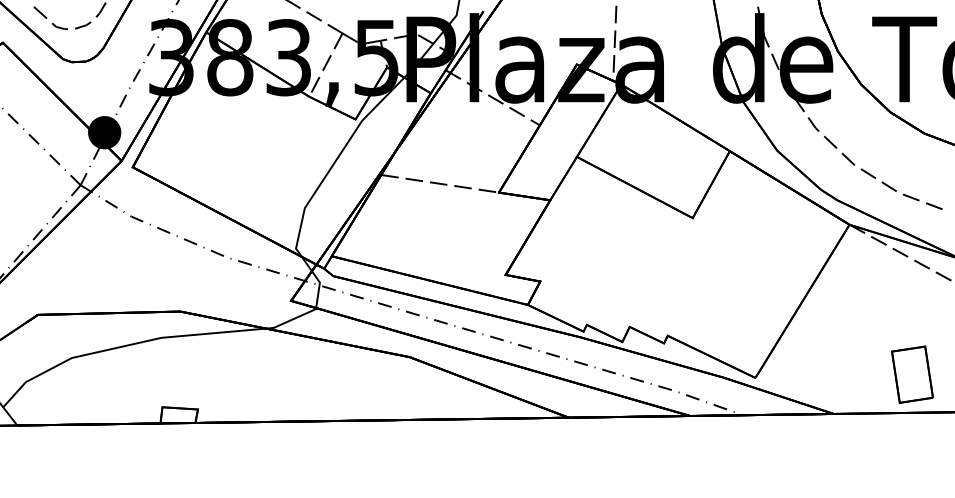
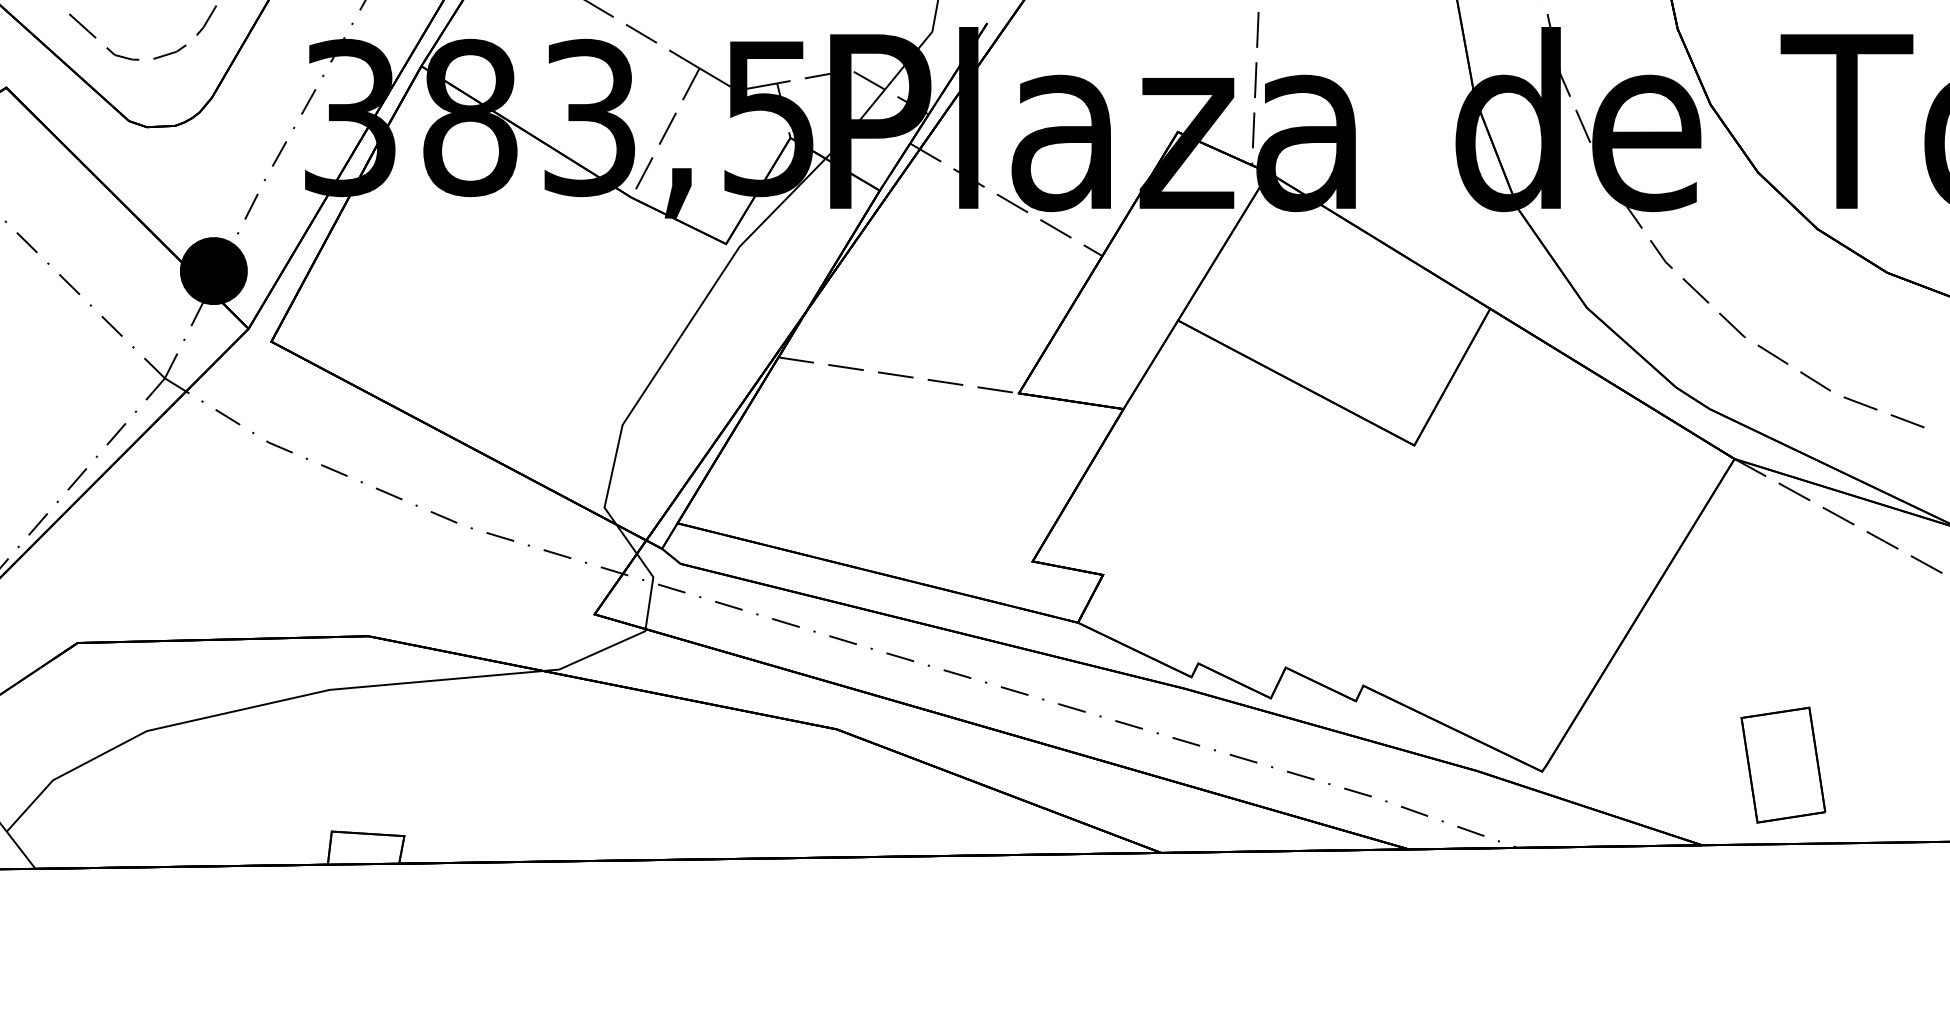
part: (912, 374) -> (1783, 764), moved

